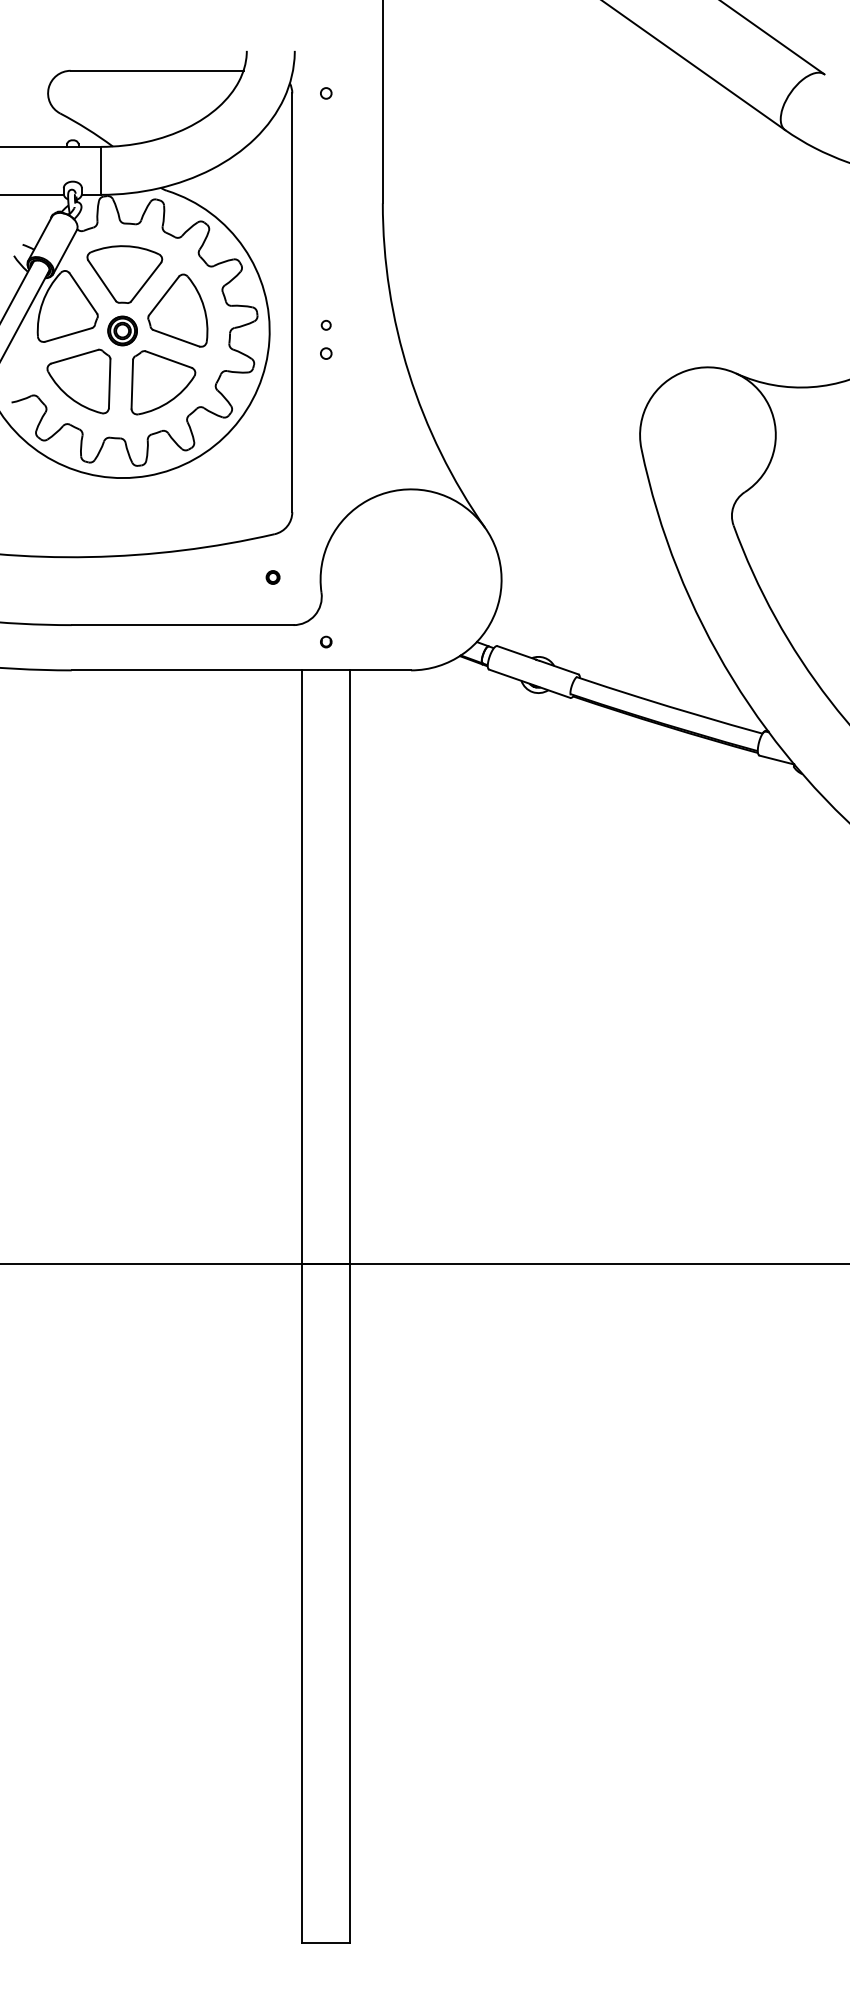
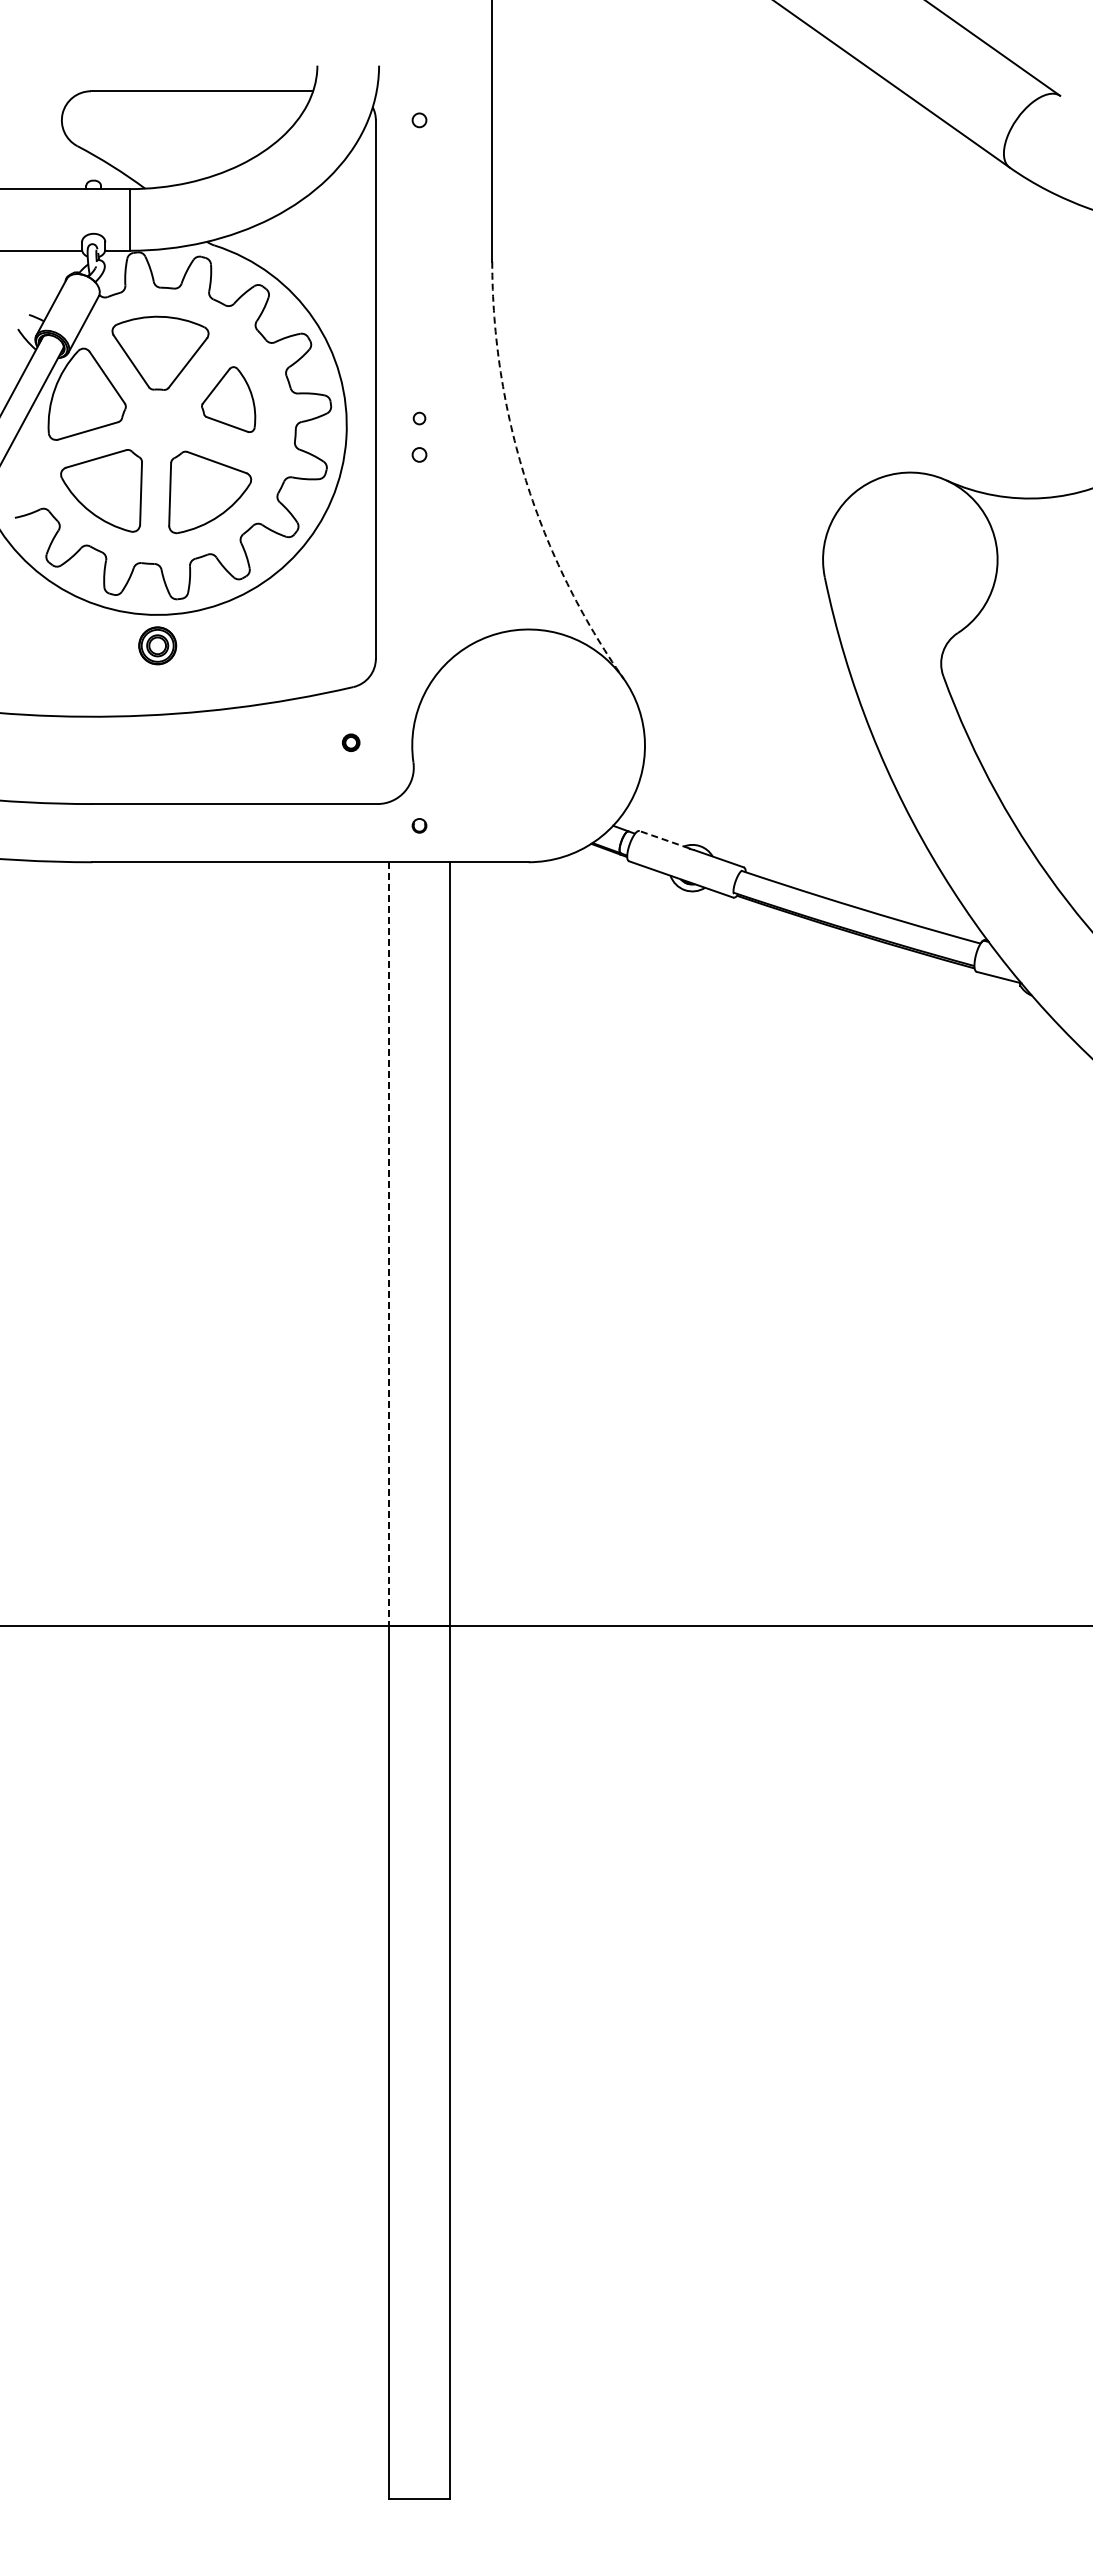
part: (177, 310) -> (228, 399), size x0.7
part: (122, 330) -> (157, 645), moved
arc: (408, 373) -> (525, 480), solid -> dashed
line: (515, 652) -> (663, 839), solid -> dashed
line: (302, 967) -> (388, 1244), solid -> dashed

